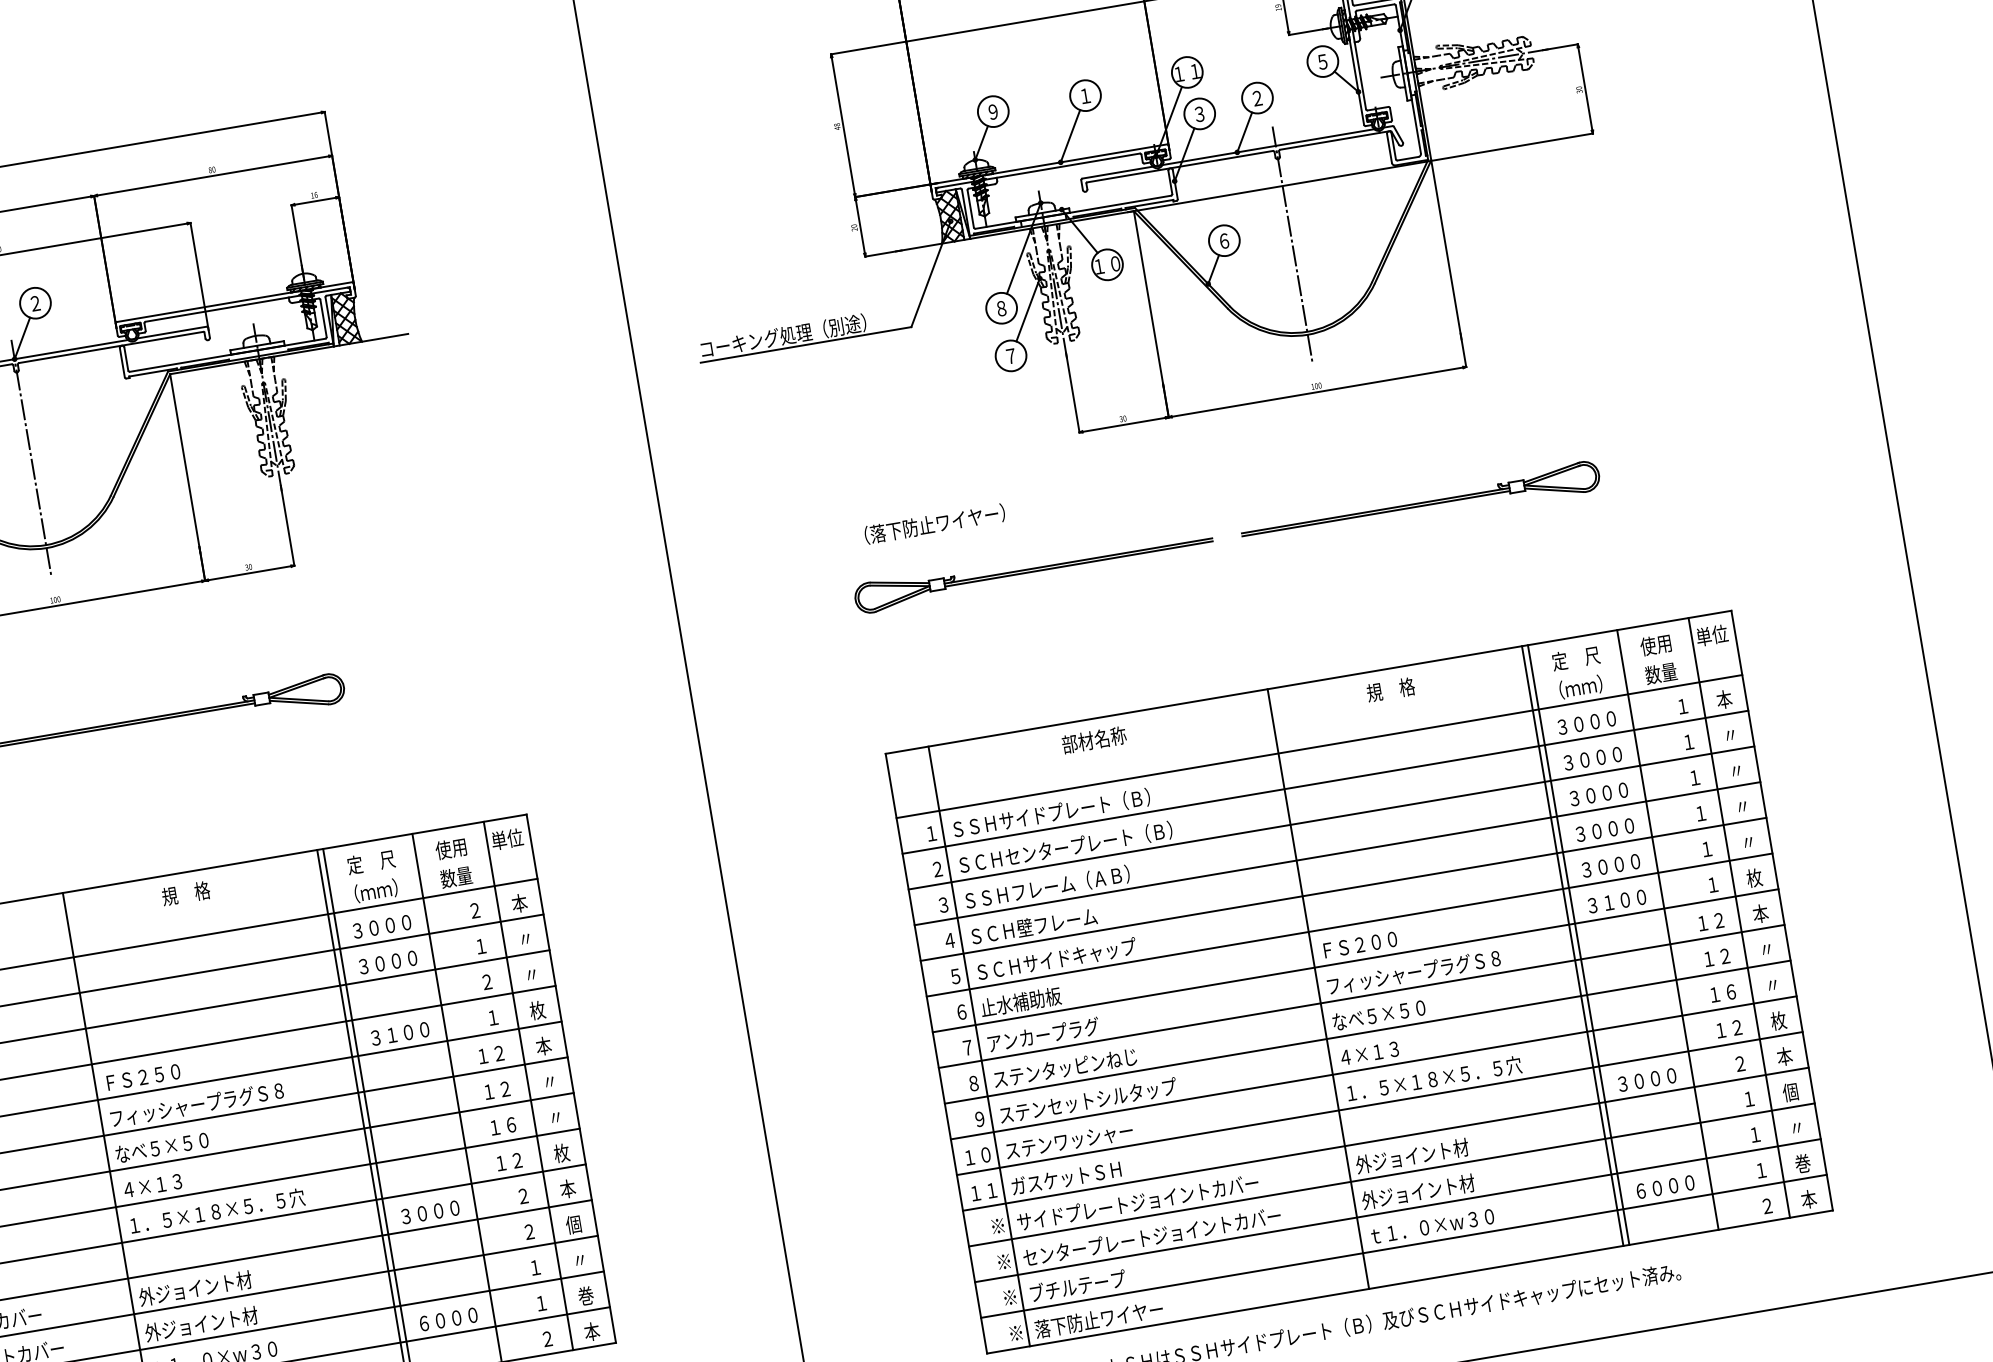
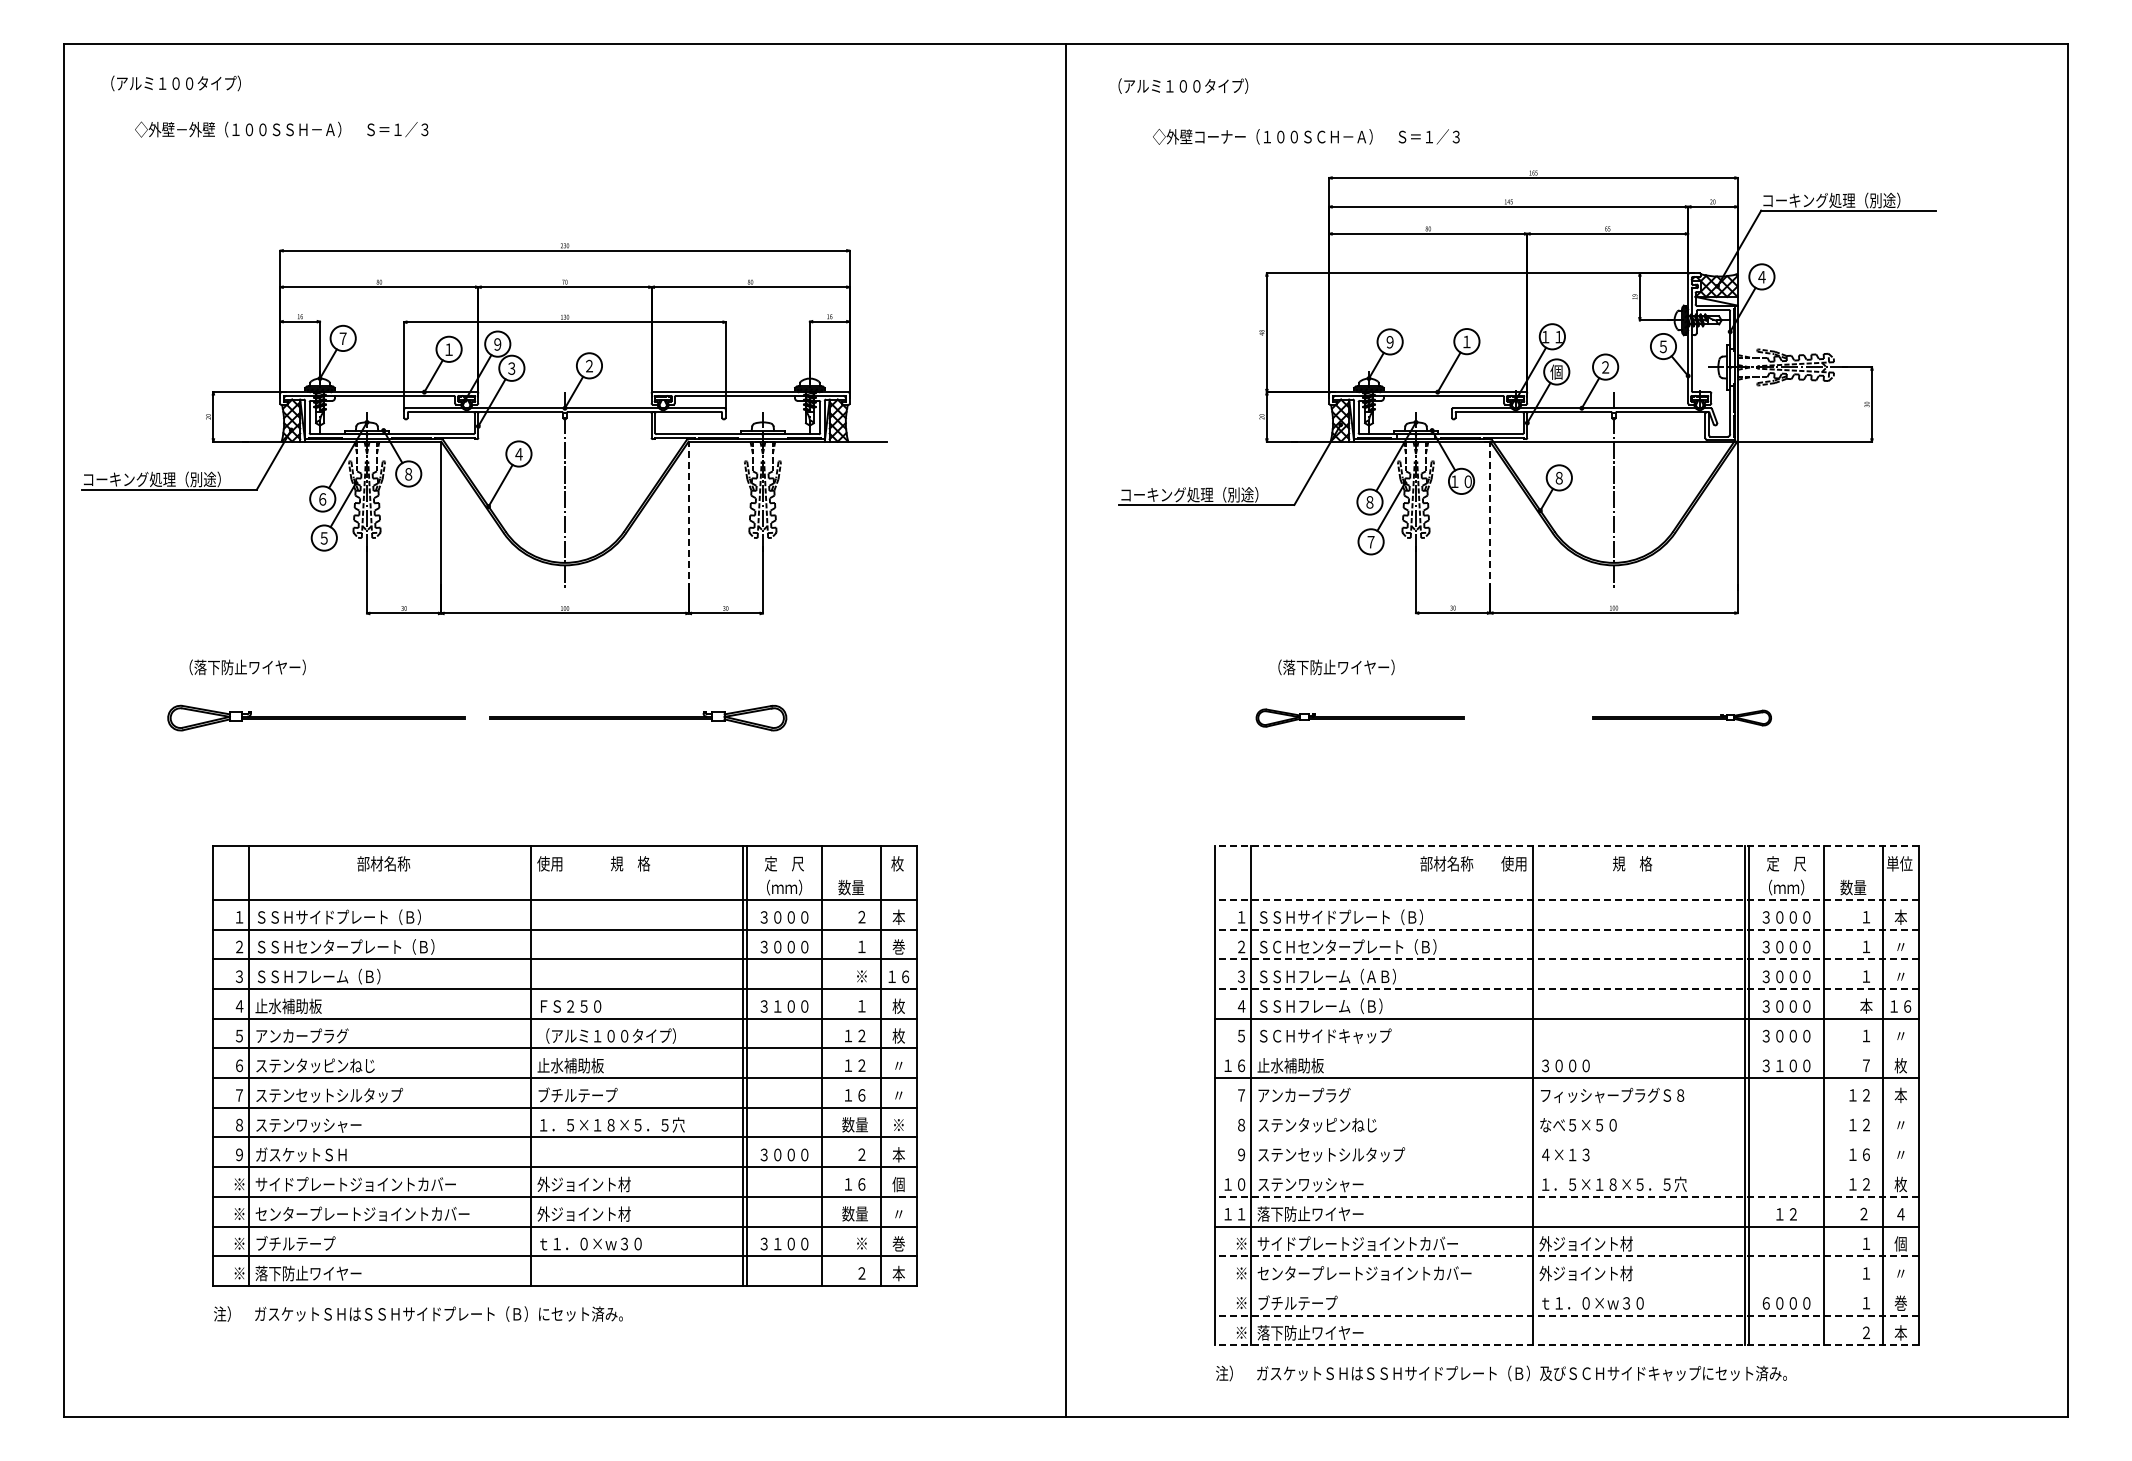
text: (1199, 113) -> (1556, 371), ３ -> 個
text: (1223, 241) -> (1558, 478), ６ -> ８
line: (1149, 299) -> (1490, 515), solid -> dashed
line: (184, 463) -> (688, 515), solid -> dashed
part: (1421, 503) -> (1682, 717), size x0.6
text: (934, 524) -> (1336, 667), moved
part: (1034, 569) -> (1360, 717), size x0.7
text: (1655, 644) -> (1513, 863), moved
line: (1309, 682) -> (1567, 846), solid -> dashed
text: (1093, 739) -> (1446, 863), moved
line: (1319, 745) -> (1567, 899), solid -> dashed
line: (1326, 782) -> (1567, 929), solid -> dashed
text: (1742, 806) -> (1900, 1006), 〃 -> １６
text: (1700, 812) -> (1866, 1005), １ -> 本
line: (1332, 818) -> (1567, 959), solid -> dashed
text: (507, 838) -> (897, 863), 単位 -> 枚
text: (450, 848) -> (549, 863), moved
line: (1338, 852) -> (1567, 988), solid -> dashed
text: (1713, 884) -> (1866, 1065), １ -> ７
text: (1053, 923) -> (1327, 1006), ＳＣＨ壁フレーム -> ＳＳＨフレーム（Ｂ）
line: (1349, 925) -> (1566, 1048), removed
text: (525, 938) -> (898, 946), 〃 -> 巻
text: (1359, 944) -> (1572, 1065), ＦＳ２００ -> ３０００
text: (531, 974) -> (898, 976), 〃 -> １６
text: (486, 982) -> (861, 976), ２ -> ※
line: (1361, 996) -> (1566, 1107), removed
text: (944, 1014) -> (1227, 1065), ６ -> １６
line: (1367, 1032) -> (1566, 1137), removed
text: (543, 1045) -> (898, 1035), 本 -> 枚
text: (1784, 1055) -> (1900, 1213), 本 -> ４
line: (1373, 1068) -> (1566, 1167), removed
text: (1647, 1080) -> (1786, 1214), ３０００ -> １２
line: (1380, 1103) -> (1567, 1196), solid -> dashed
text: (196, 1104) -> (610, 1035), フィッシャープラグＳ８ -> （アルミ１００タイプ）
text: (160, 1147) -> (575, 1065), なべ５×５０ -> 止水補助板
text: (561, 1152) -> (898, 1124), 枚 -> ※
text: (508, 1161) -> (854, 1124), １２ -> 数量
text: (1074, 1175) -> (1310, 1213), ガスケットＳＨ -> 落下防止ワイヤー
line: (1392, 1175) -> (1567, 1256), solid -> dashed
text: (169, 1181) -> (577, 1094), ４×１３ -> ブチルテープ
line: (1397, 1210) -> (1566, 1285), removed
text: (521, 1233) -> (855, 1184), ２ -> １６
line: (1404, 1246) -> (1567, 1315), solid -> dashed
text: (526, 1268) -> (854, 1213), １ -> 数量
line: (1410, 1282) -> (1567, 1345), solid -> dashed
text: (541, 1303) -> (861, 1243), １ -> ※
text: (431, 1321) -> (770, 1243), ６０００ -> ３１００

